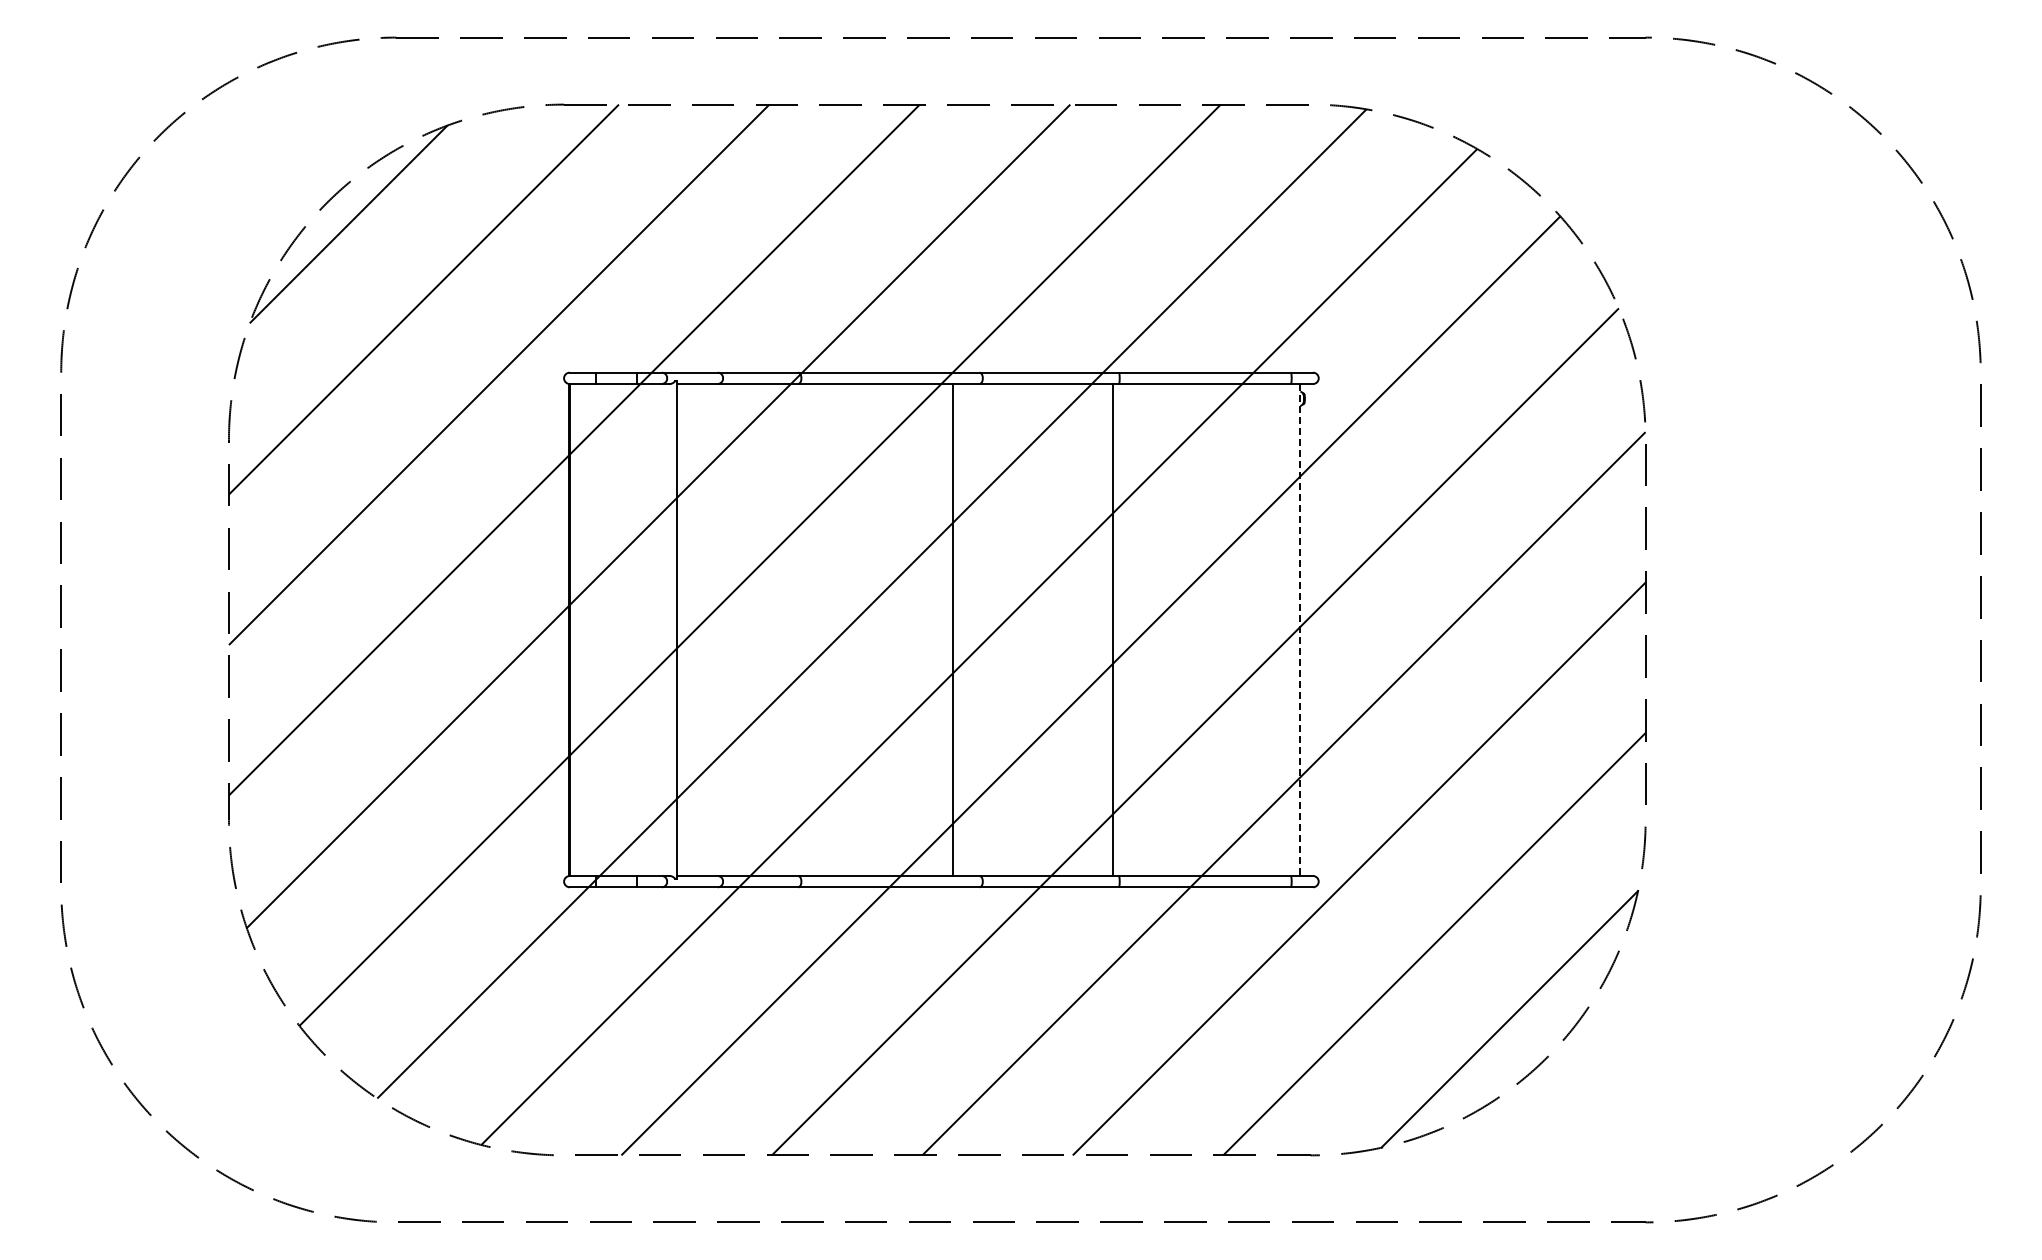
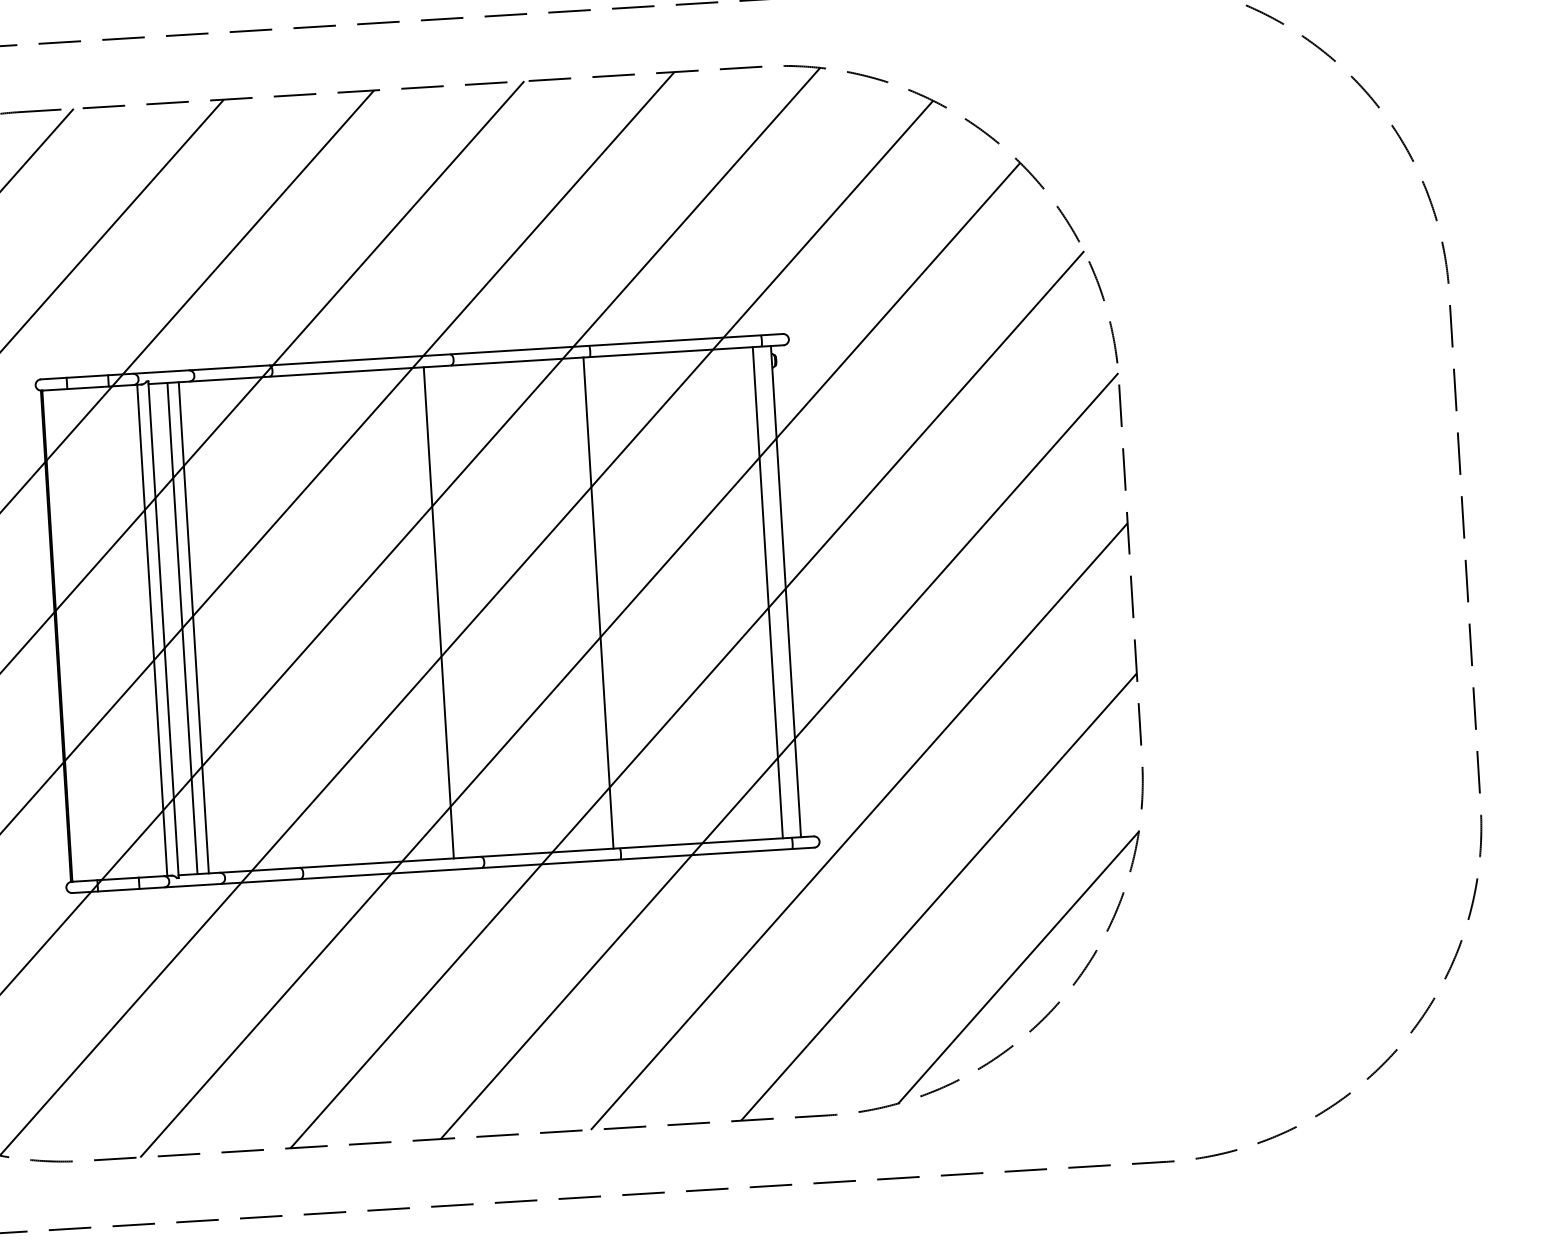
line: (665, 629) -> (152, 629), added
line: (695, 629) -> (182, 628), added
line: (707, 629) -> (194, 627), added
line: (1282, 629) -> (768, 592), added
line: (1300, 630) -> (786, 592), dashed -> solid

